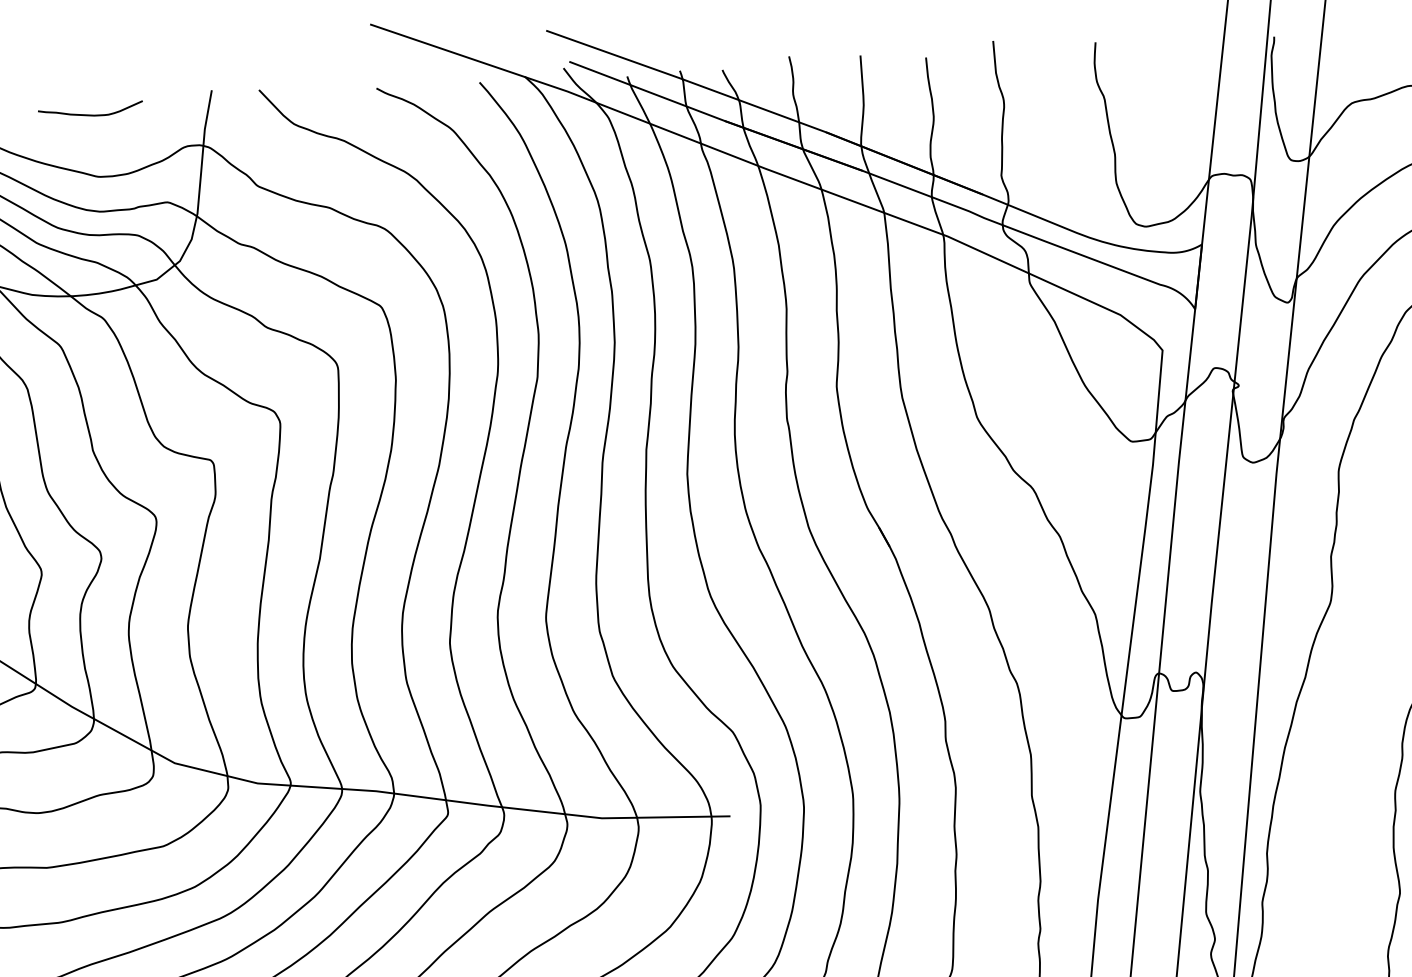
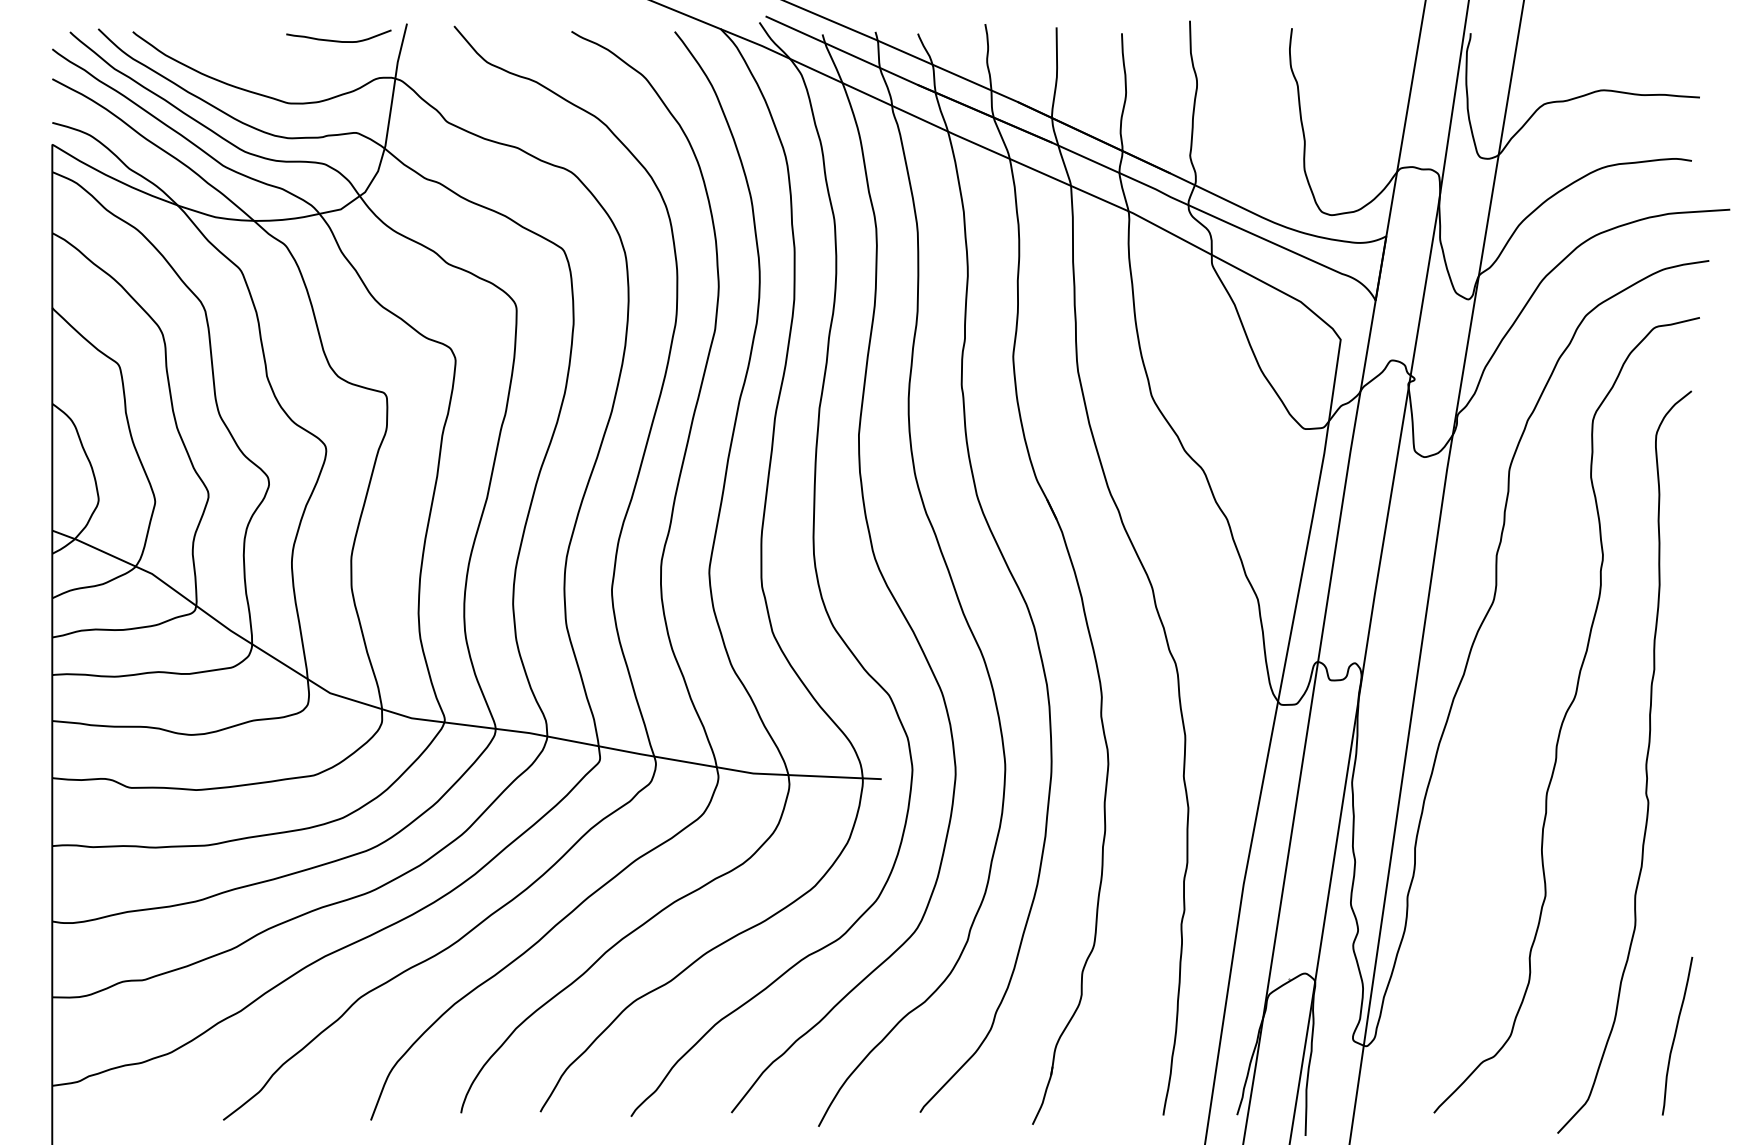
curve: (90, 114) -> (338, 40), moved

